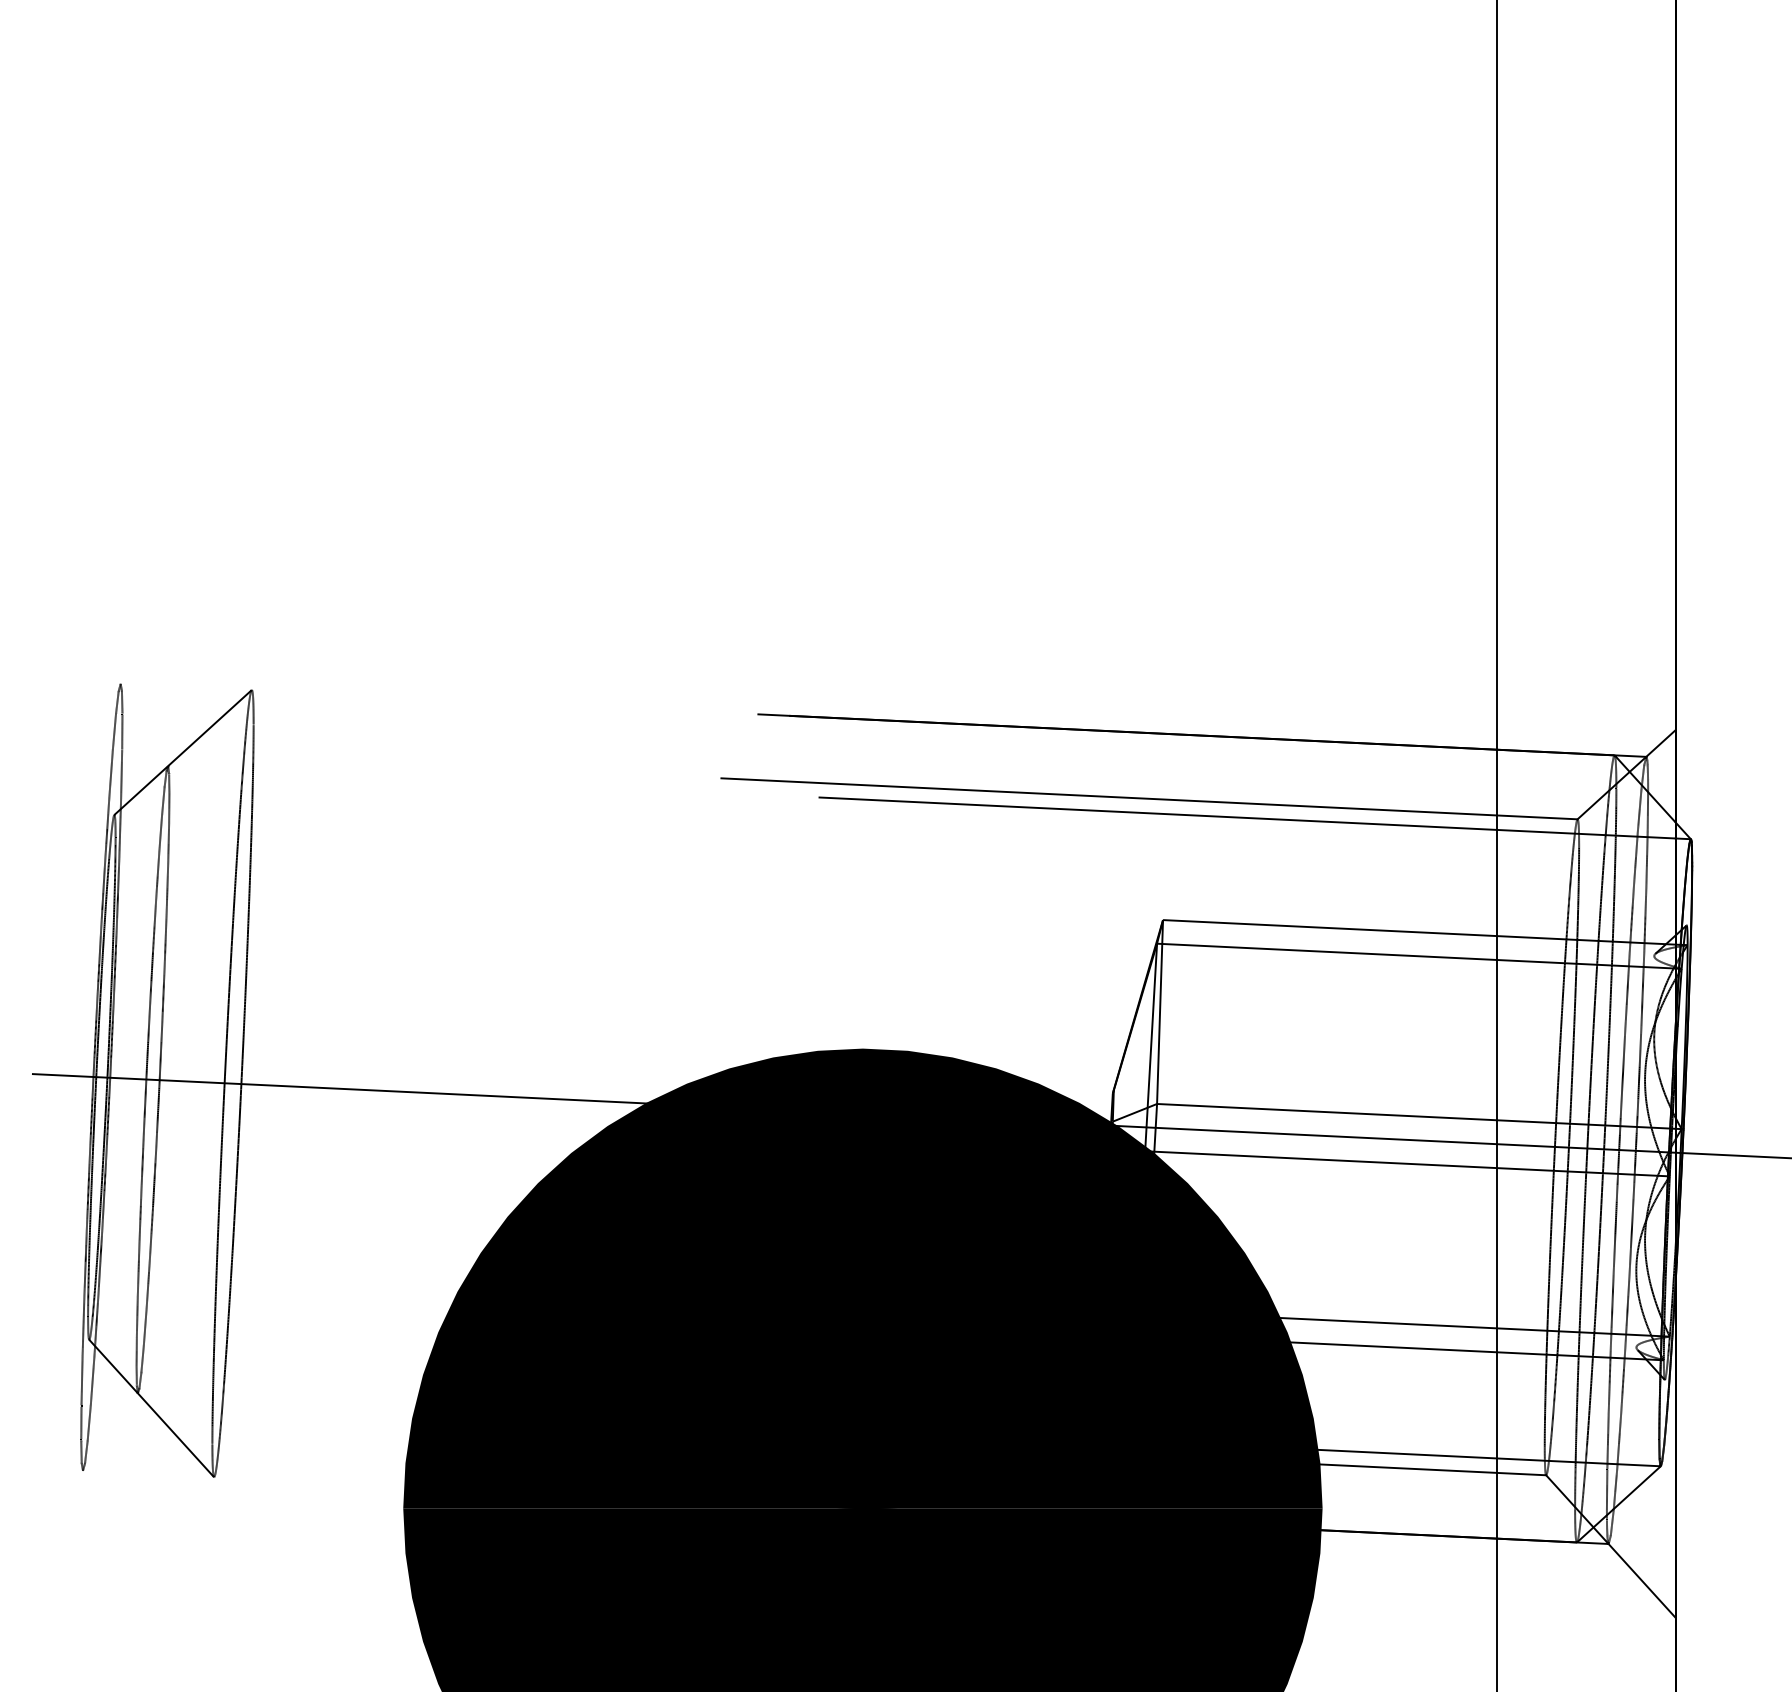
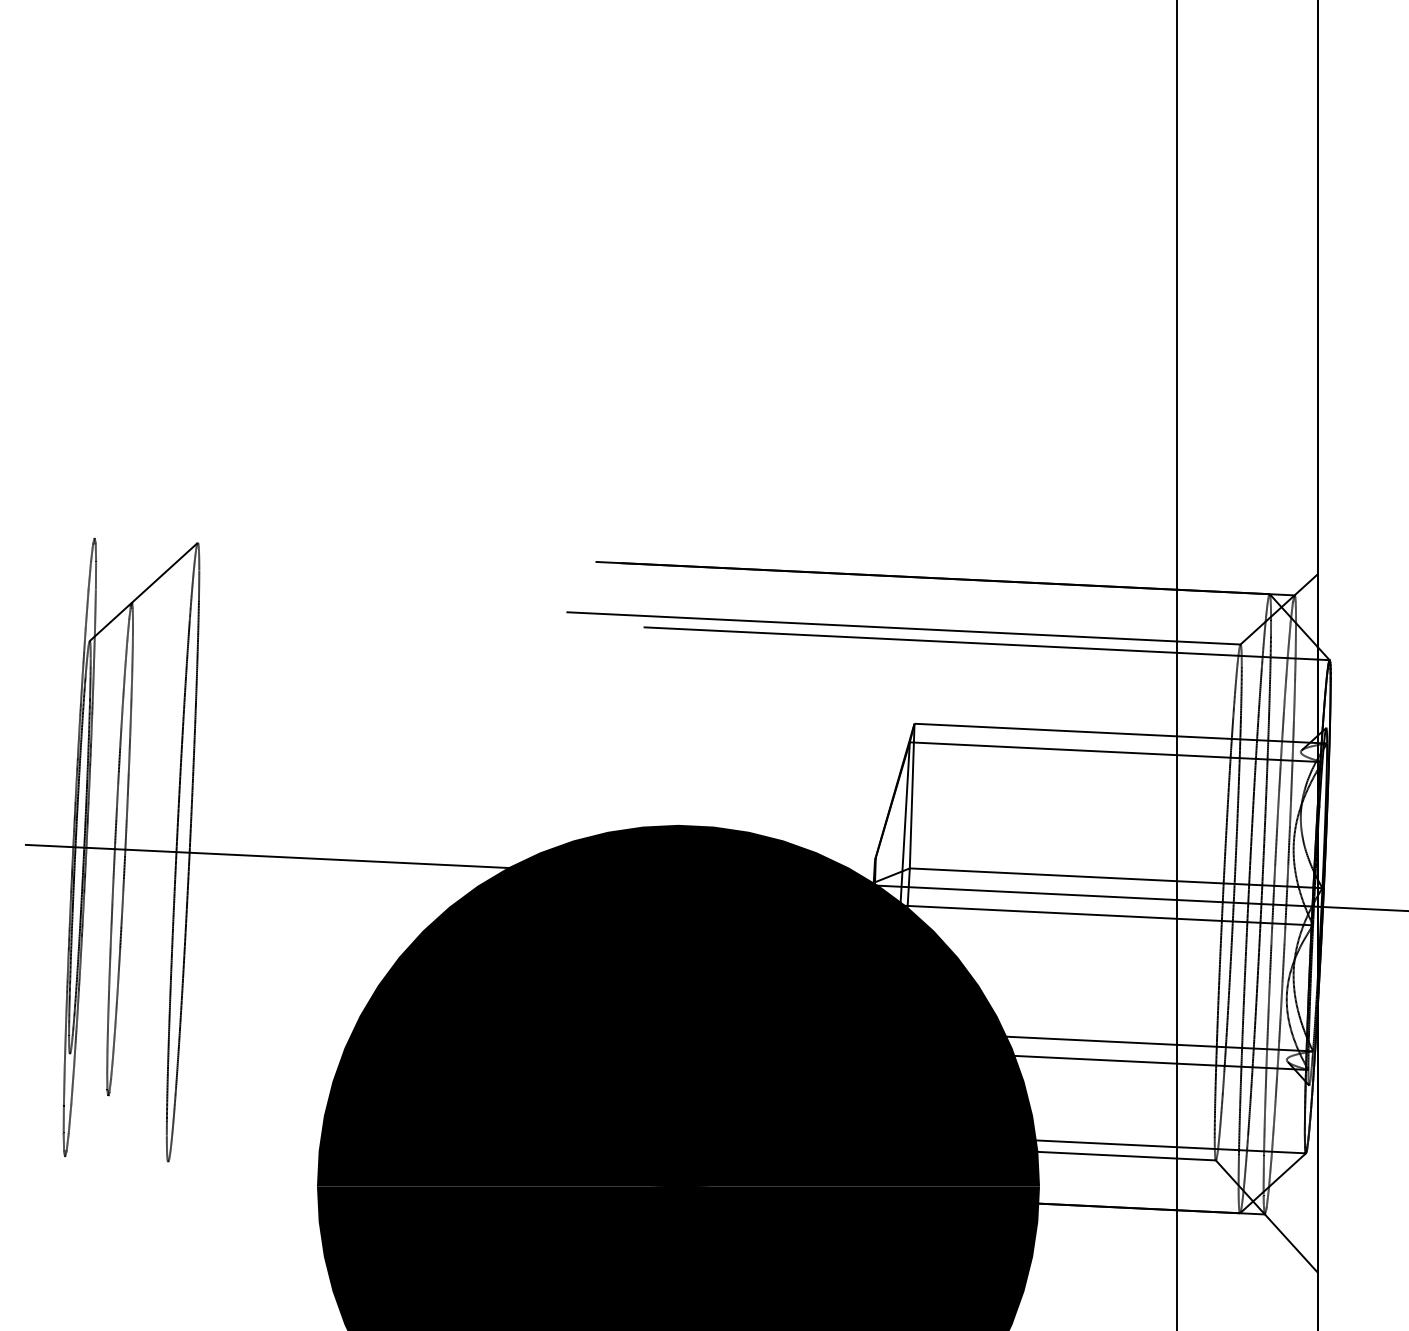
line: (151, 1408) -> (118, 1107), removed

